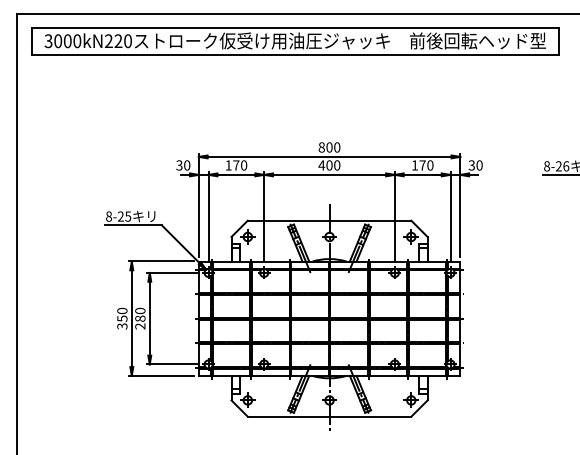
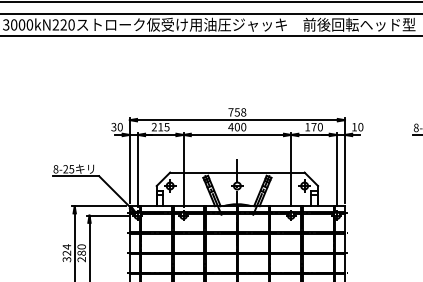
text: (329, 147) -> (237, 112), 800 -> 758
text: (236, 165) -> (160, 127), 170 -> 215
text: (471, 165) -> (354, 127), 30 -> 10
text: (122, 314) -> (67, 249), 350 -> 324

